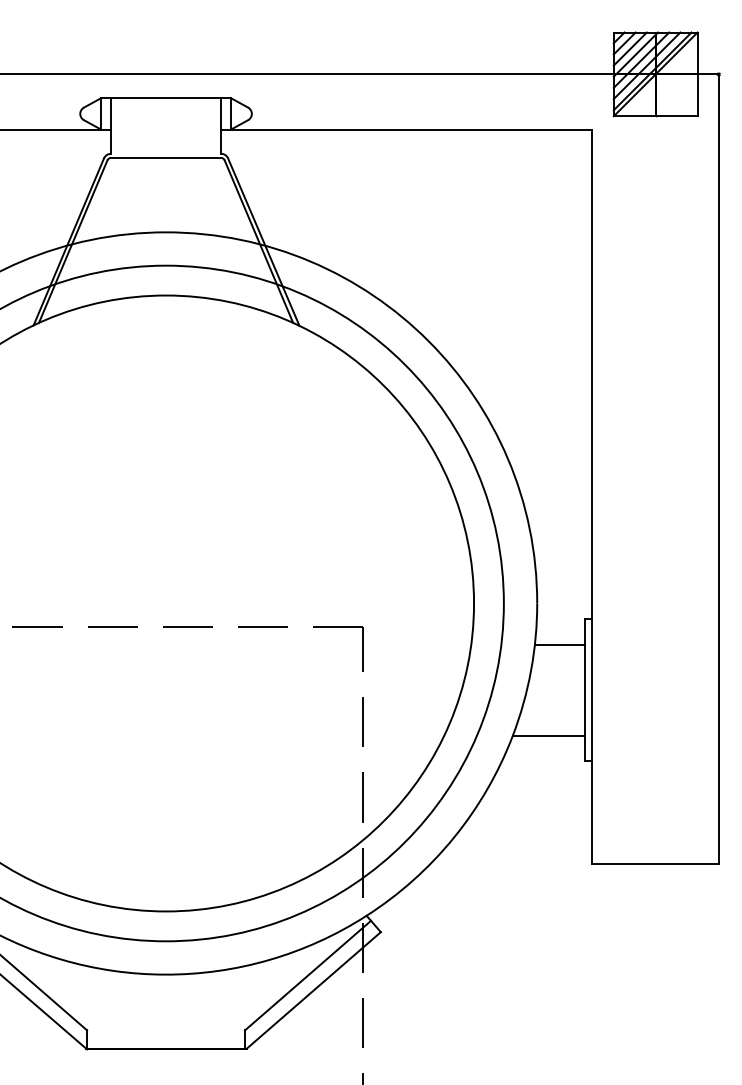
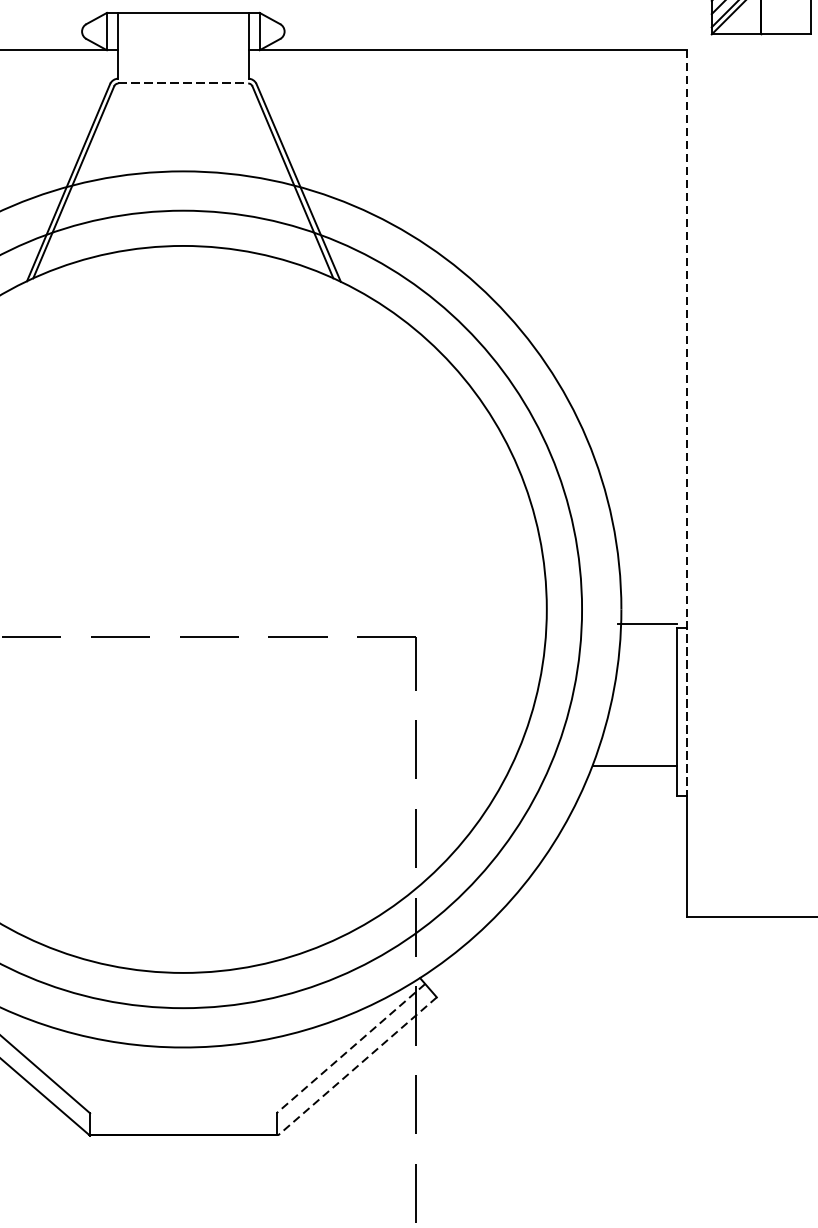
line: (166, 157) -> (183, 83), solid -> dashed
line: (592, 445) -> (686, 422), solid -> dashed
line: (559, 644) -> (647, 623), moved
line: (307, 975) -> (350, 1048), solid -> dashed
line: (313, 990) -> (357, 1066), solid -> dashed

